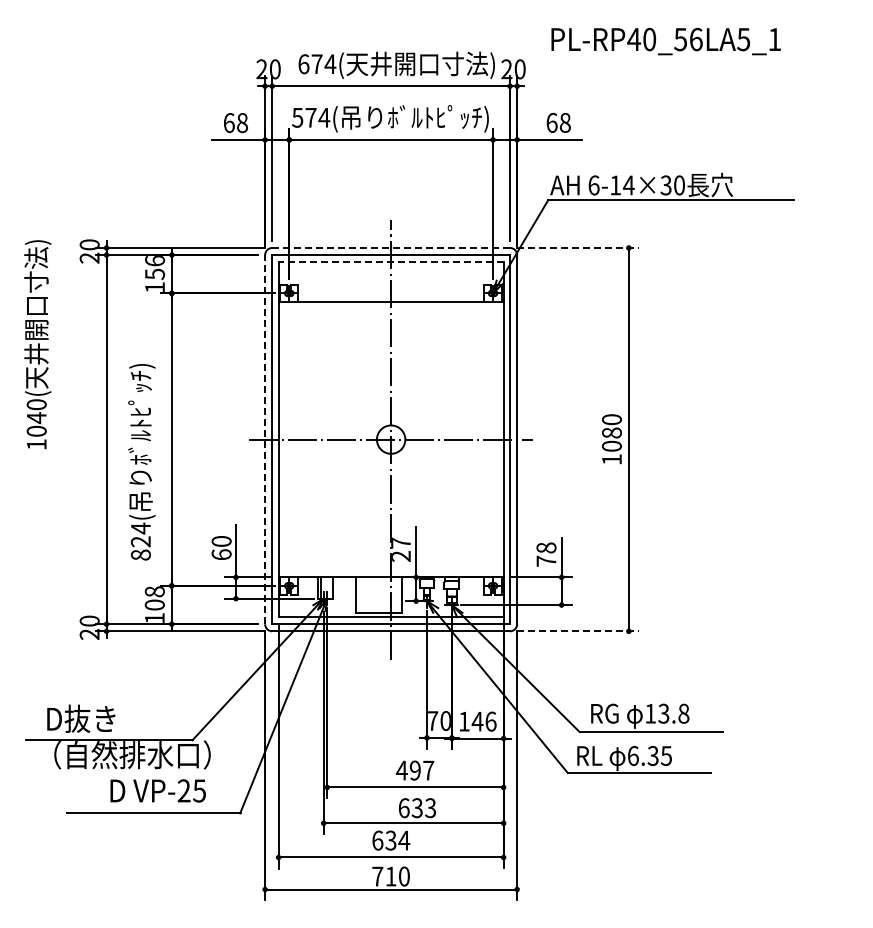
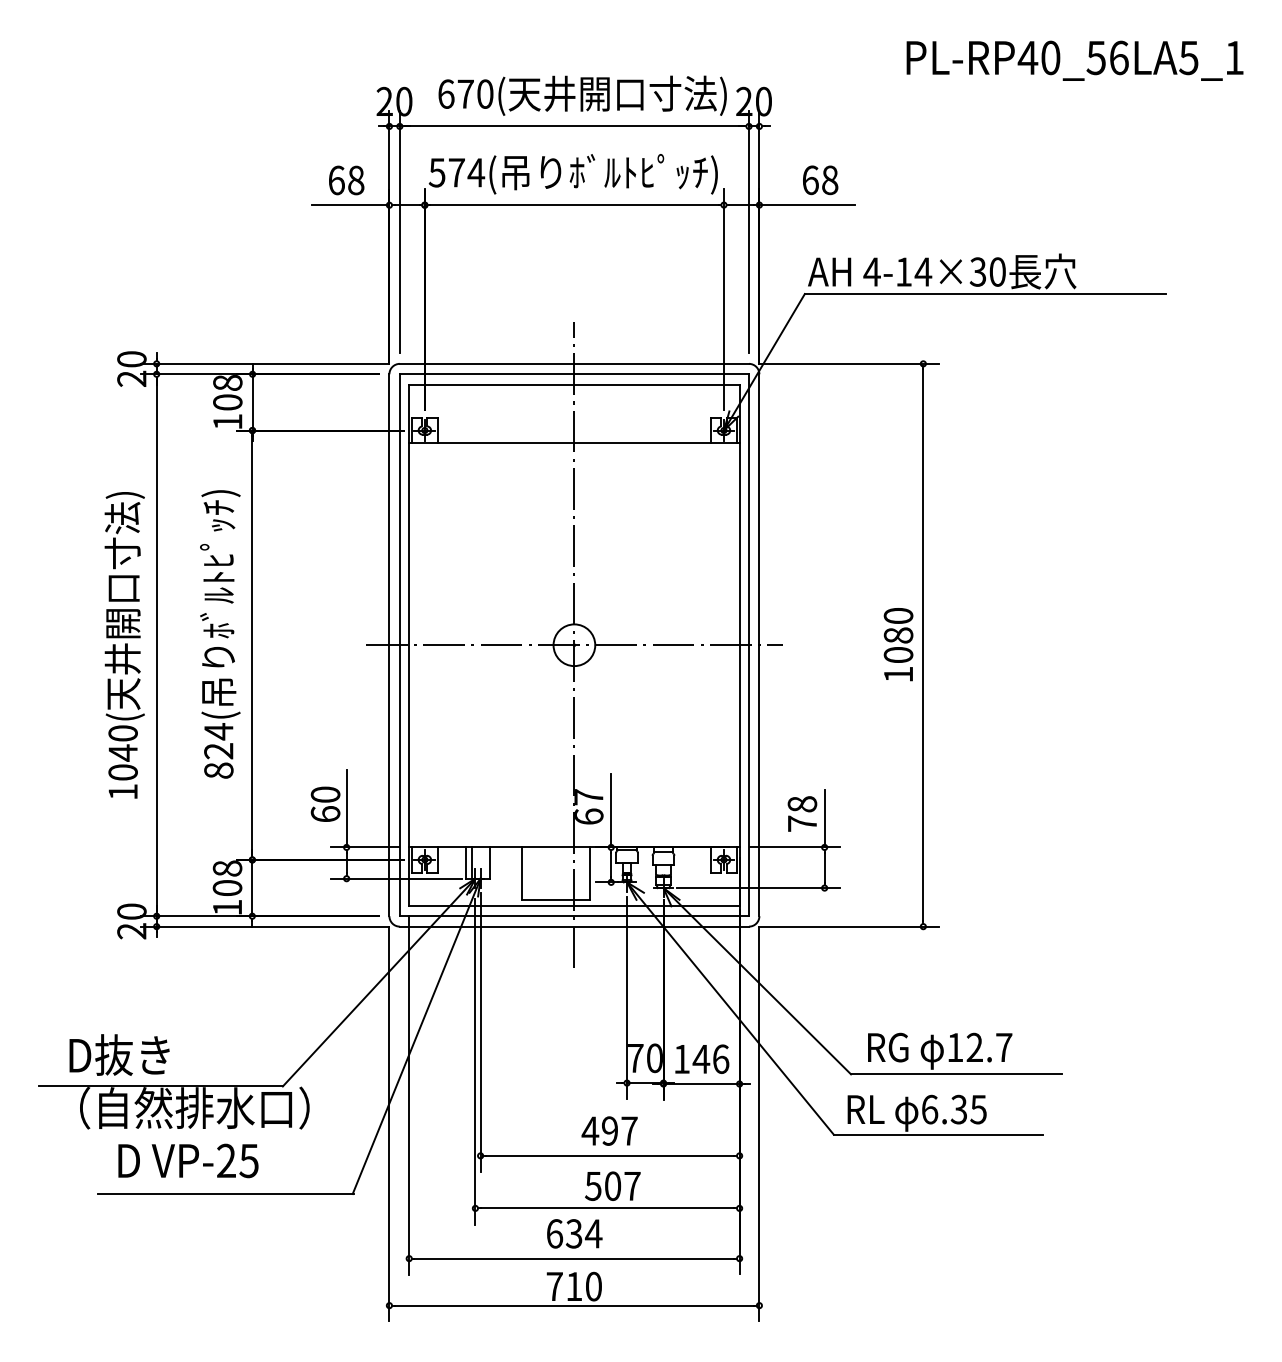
text: (665, 41) -> (1074, 60), moved
text: (330, 64) -> (485, 94), 674( -> 670(
text: (593, 185) -> (871, 272), 6-14×30 -> 4-14×30
line: (391, 247) -> (574, 363), dashed -> solid
line: (578, 247) -> (849, 363), dashed -> solid
line: (391, 262) -> (574, 385), dashed -> solid
text: (154, 267) -> (227, 392), 156 -> 108
text: (37, 344) -> (124, 645), moved
line: (265, 439) -> (389, 645), dashed -> solid
text: (141, 462) -> (219, 634), moved
text: (400, 555) -> (588, 815), 27 -> 67
line: (578, 631) -> (849, 926), dashed -> solid
text: (673, 713) -> (988, 1047), 13.8 -> 12.7
text: (157, 790) -> (187, 1160), moved
text: (417, 808) -> (613, 1186), 633 -> 507

